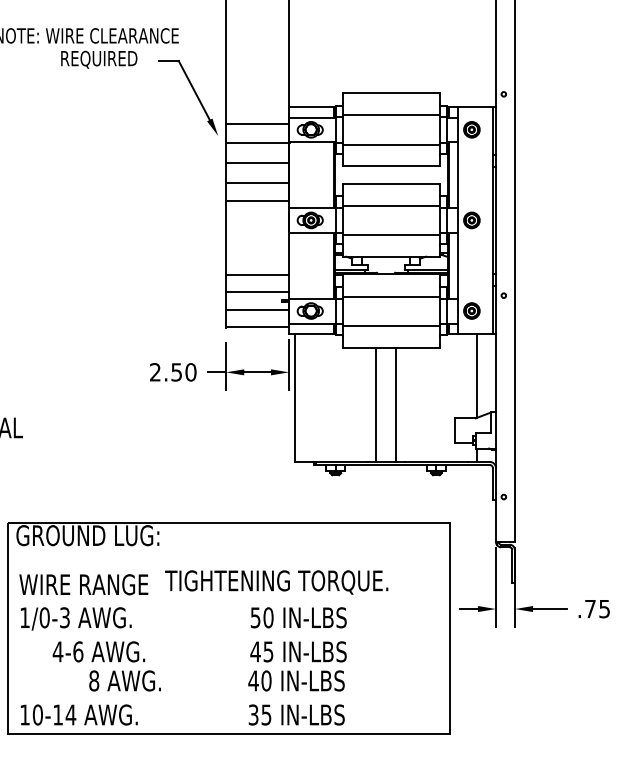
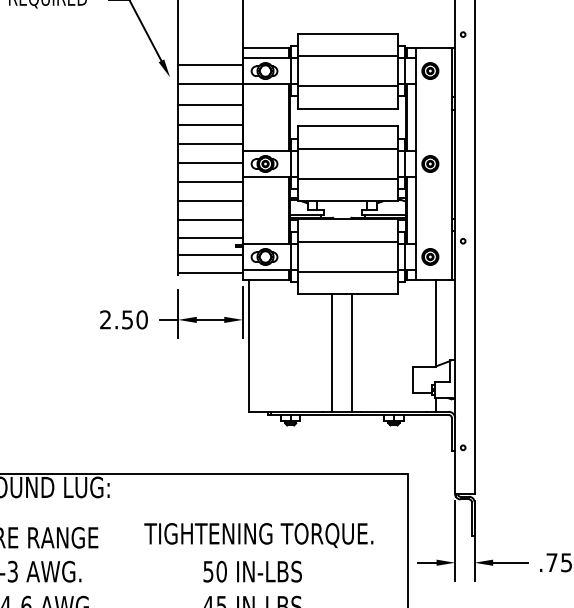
line: (256, 219) -> (209, 163), added
line: (257, 237) -> (210, 181), added
line: (257, 256) -> (210, 201), added
text: (276, 582) -> (258, 535), moved

